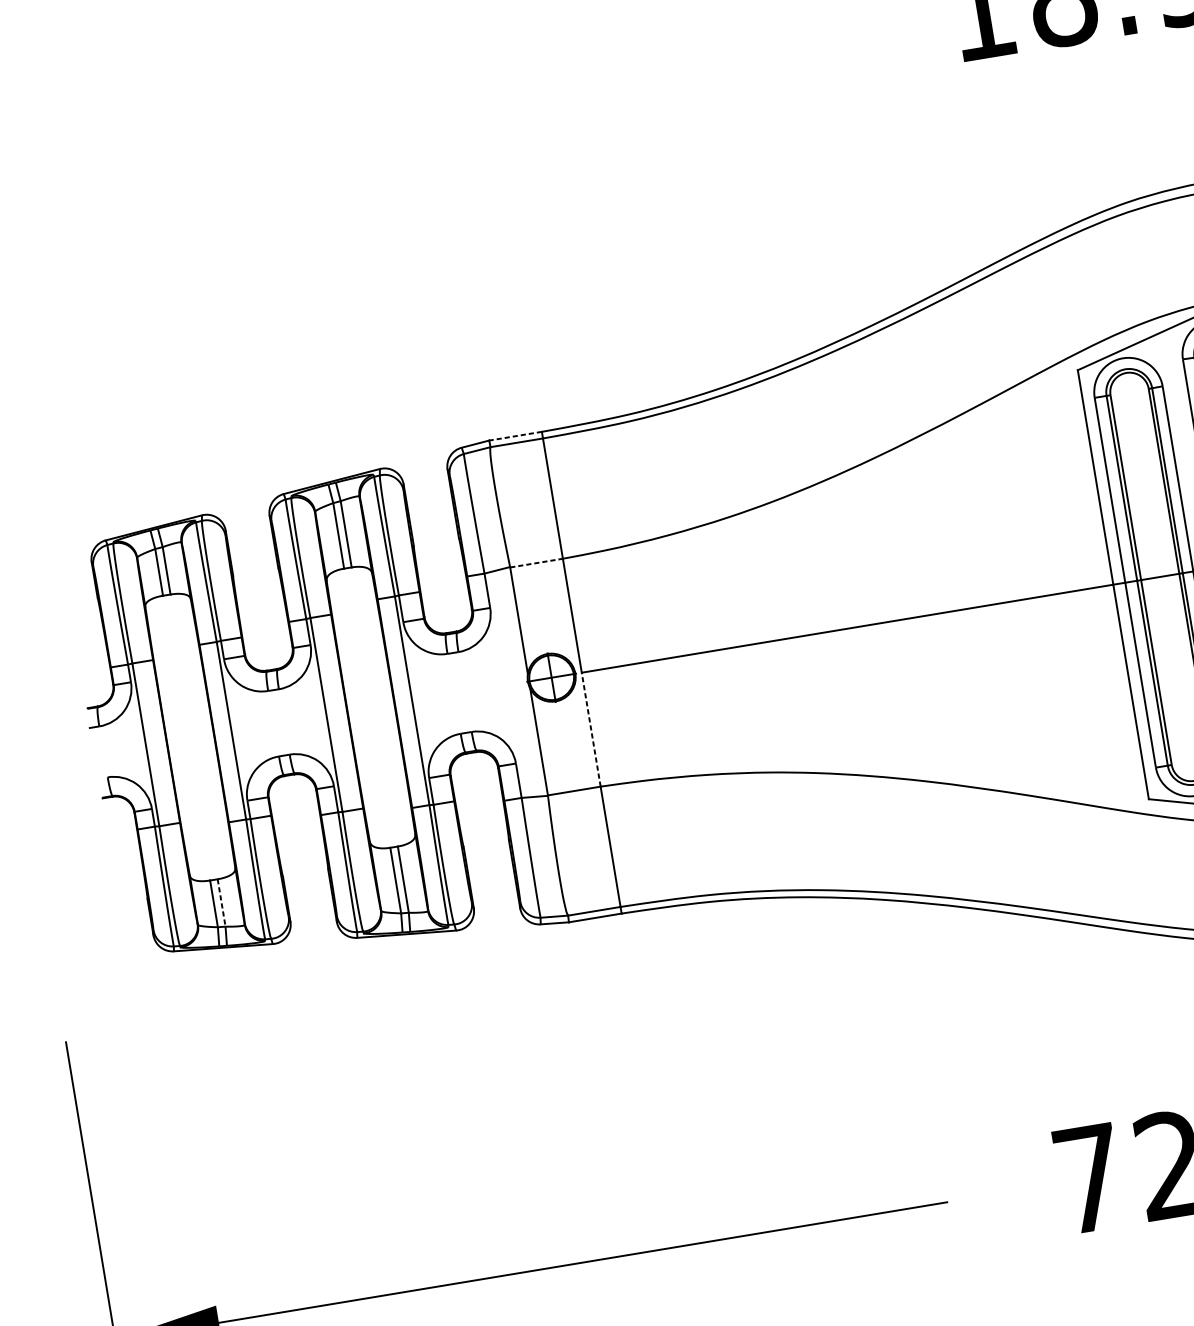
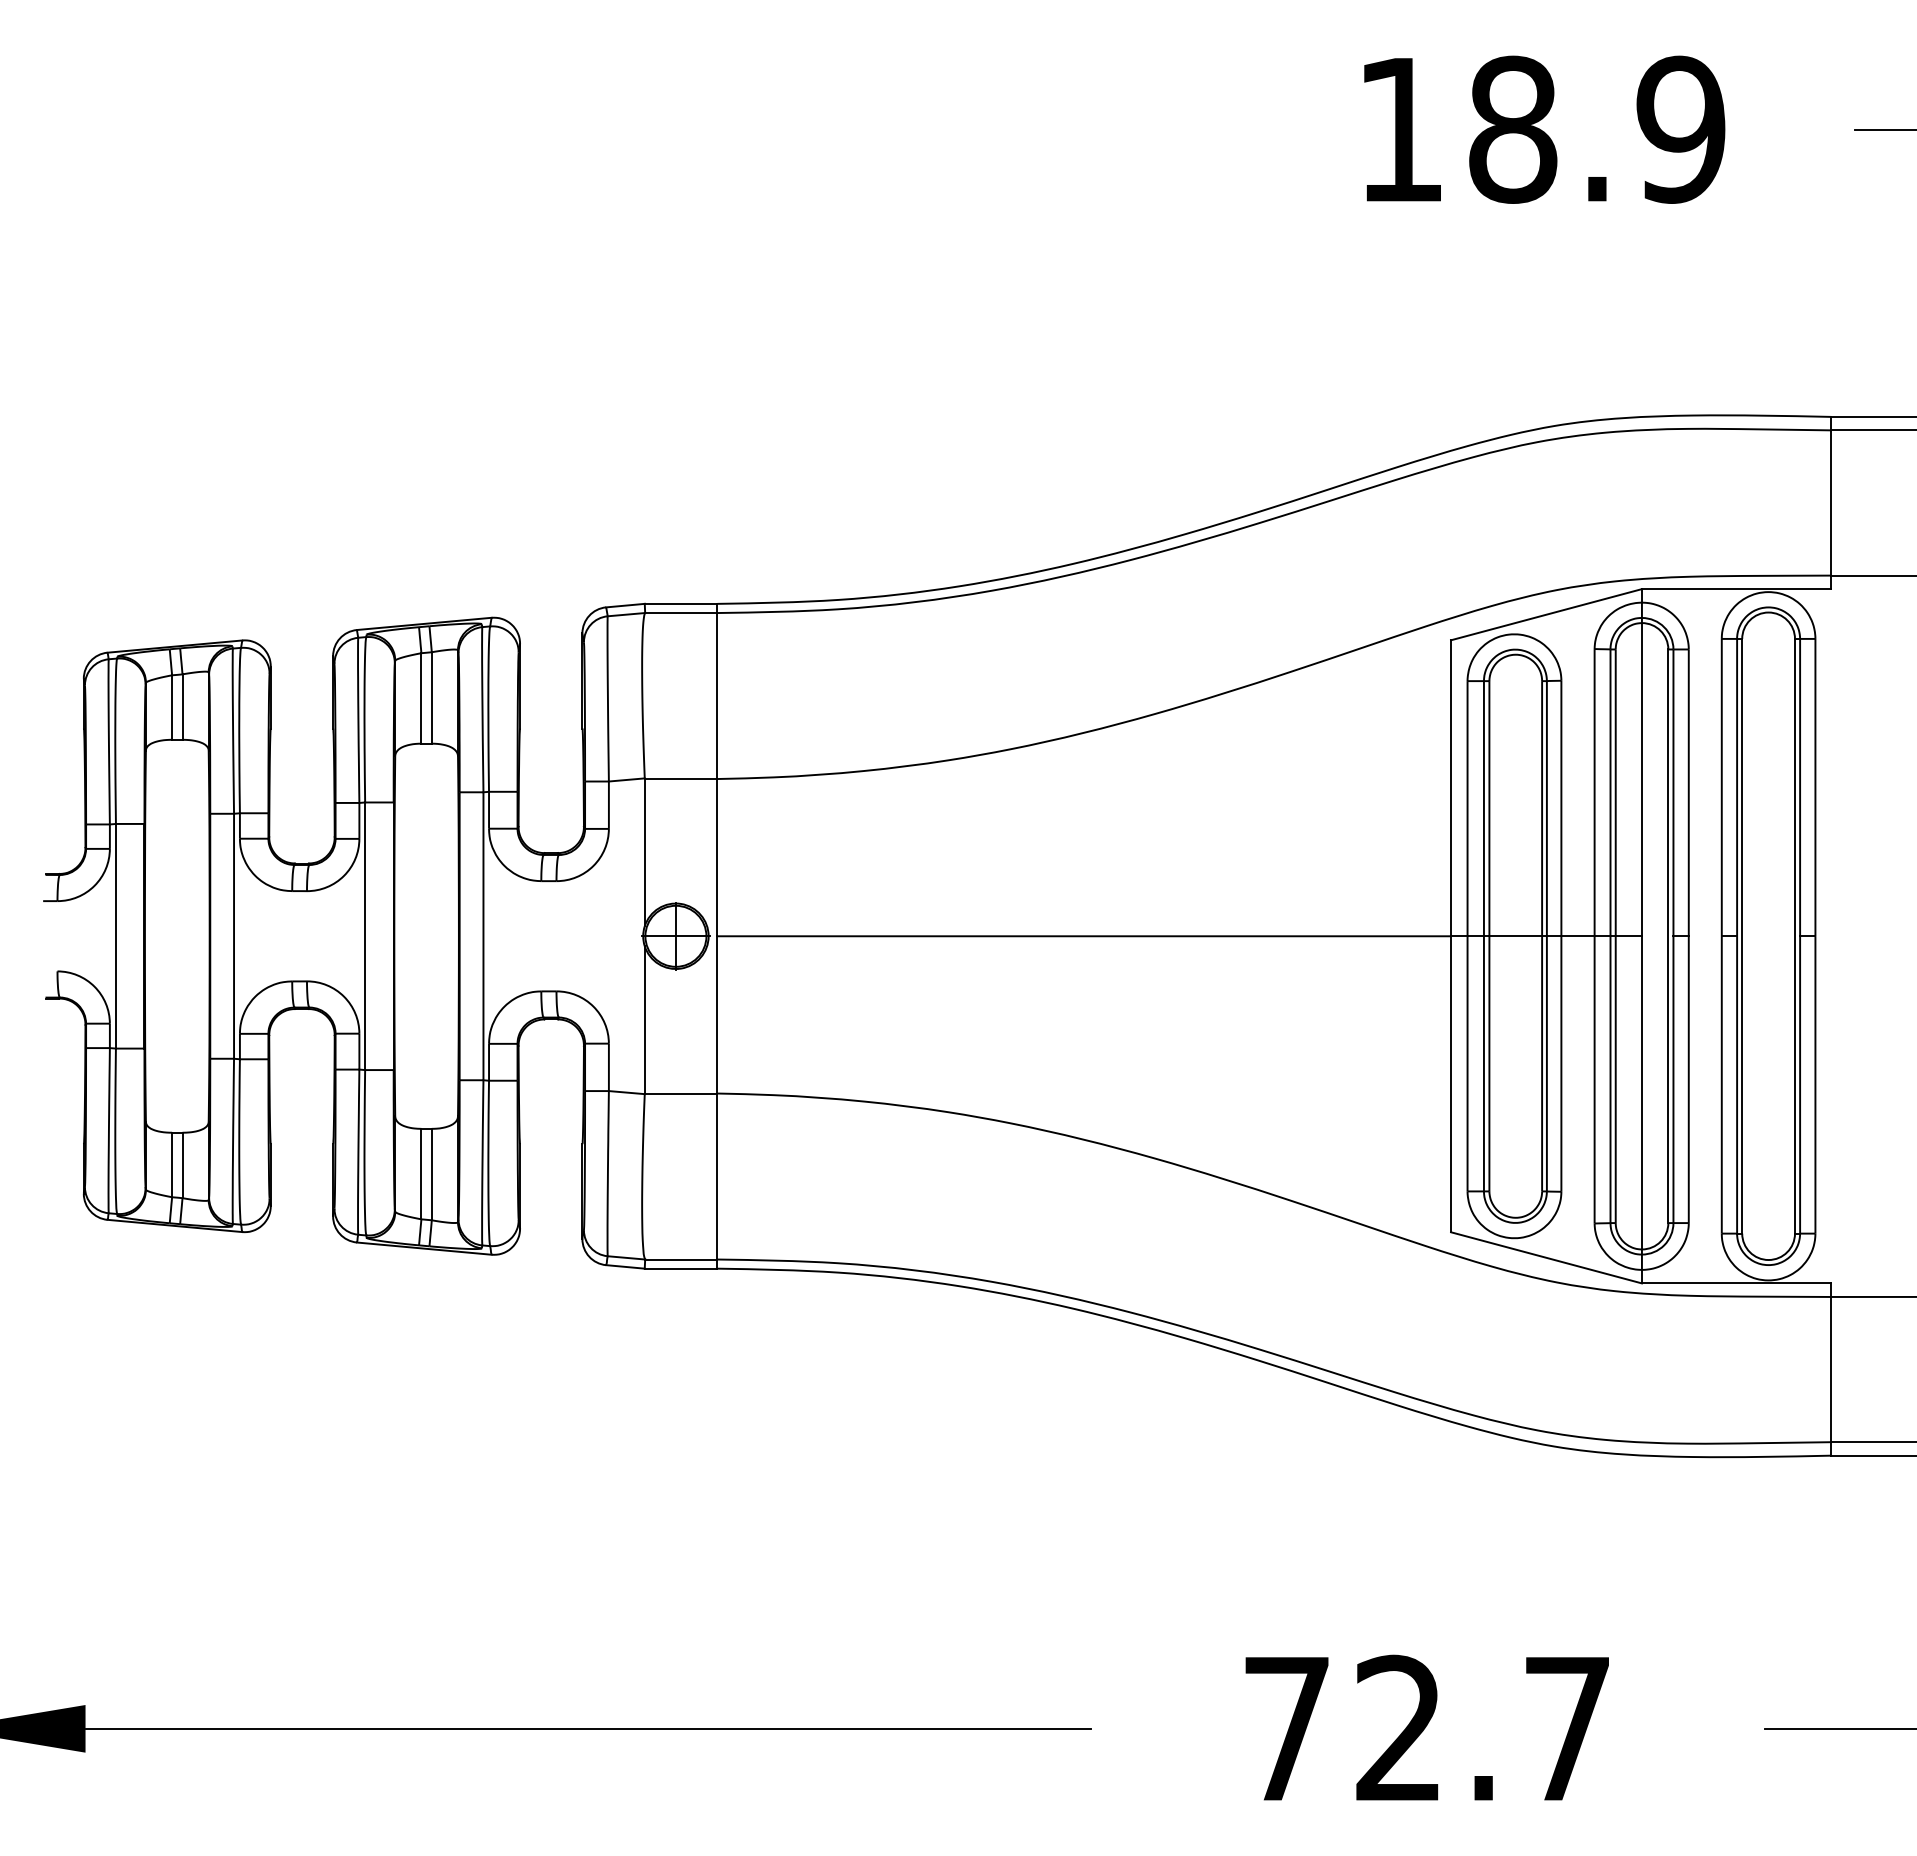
line: (515, 436) -> (680, 603), dashed -> solid
line: (536, 563) -> (681, 779), dashed -> solid
line: (591, 729) -> (717, 1014), dashed -> solid
line: (221, 903) -> (182, 1165), dashed -> solid

